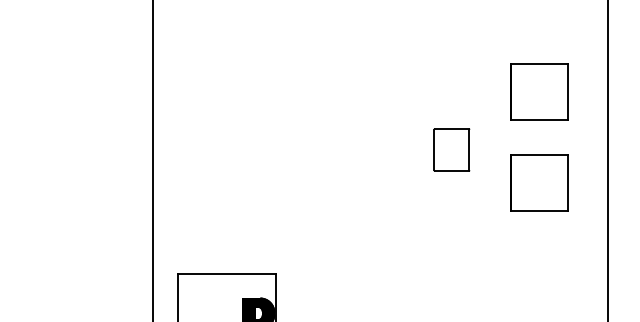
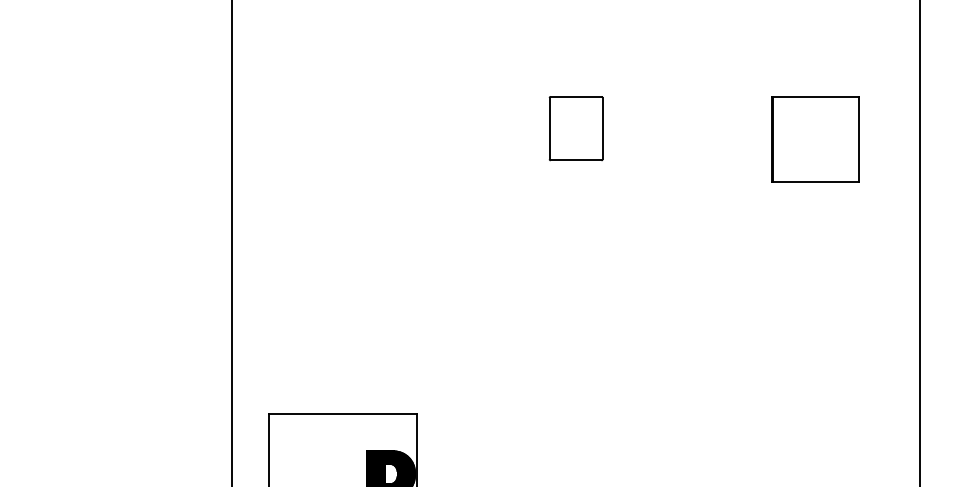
part: (451, 149) -> (575, 127), moved
part: (539, 182) -> (815, 276), removed

